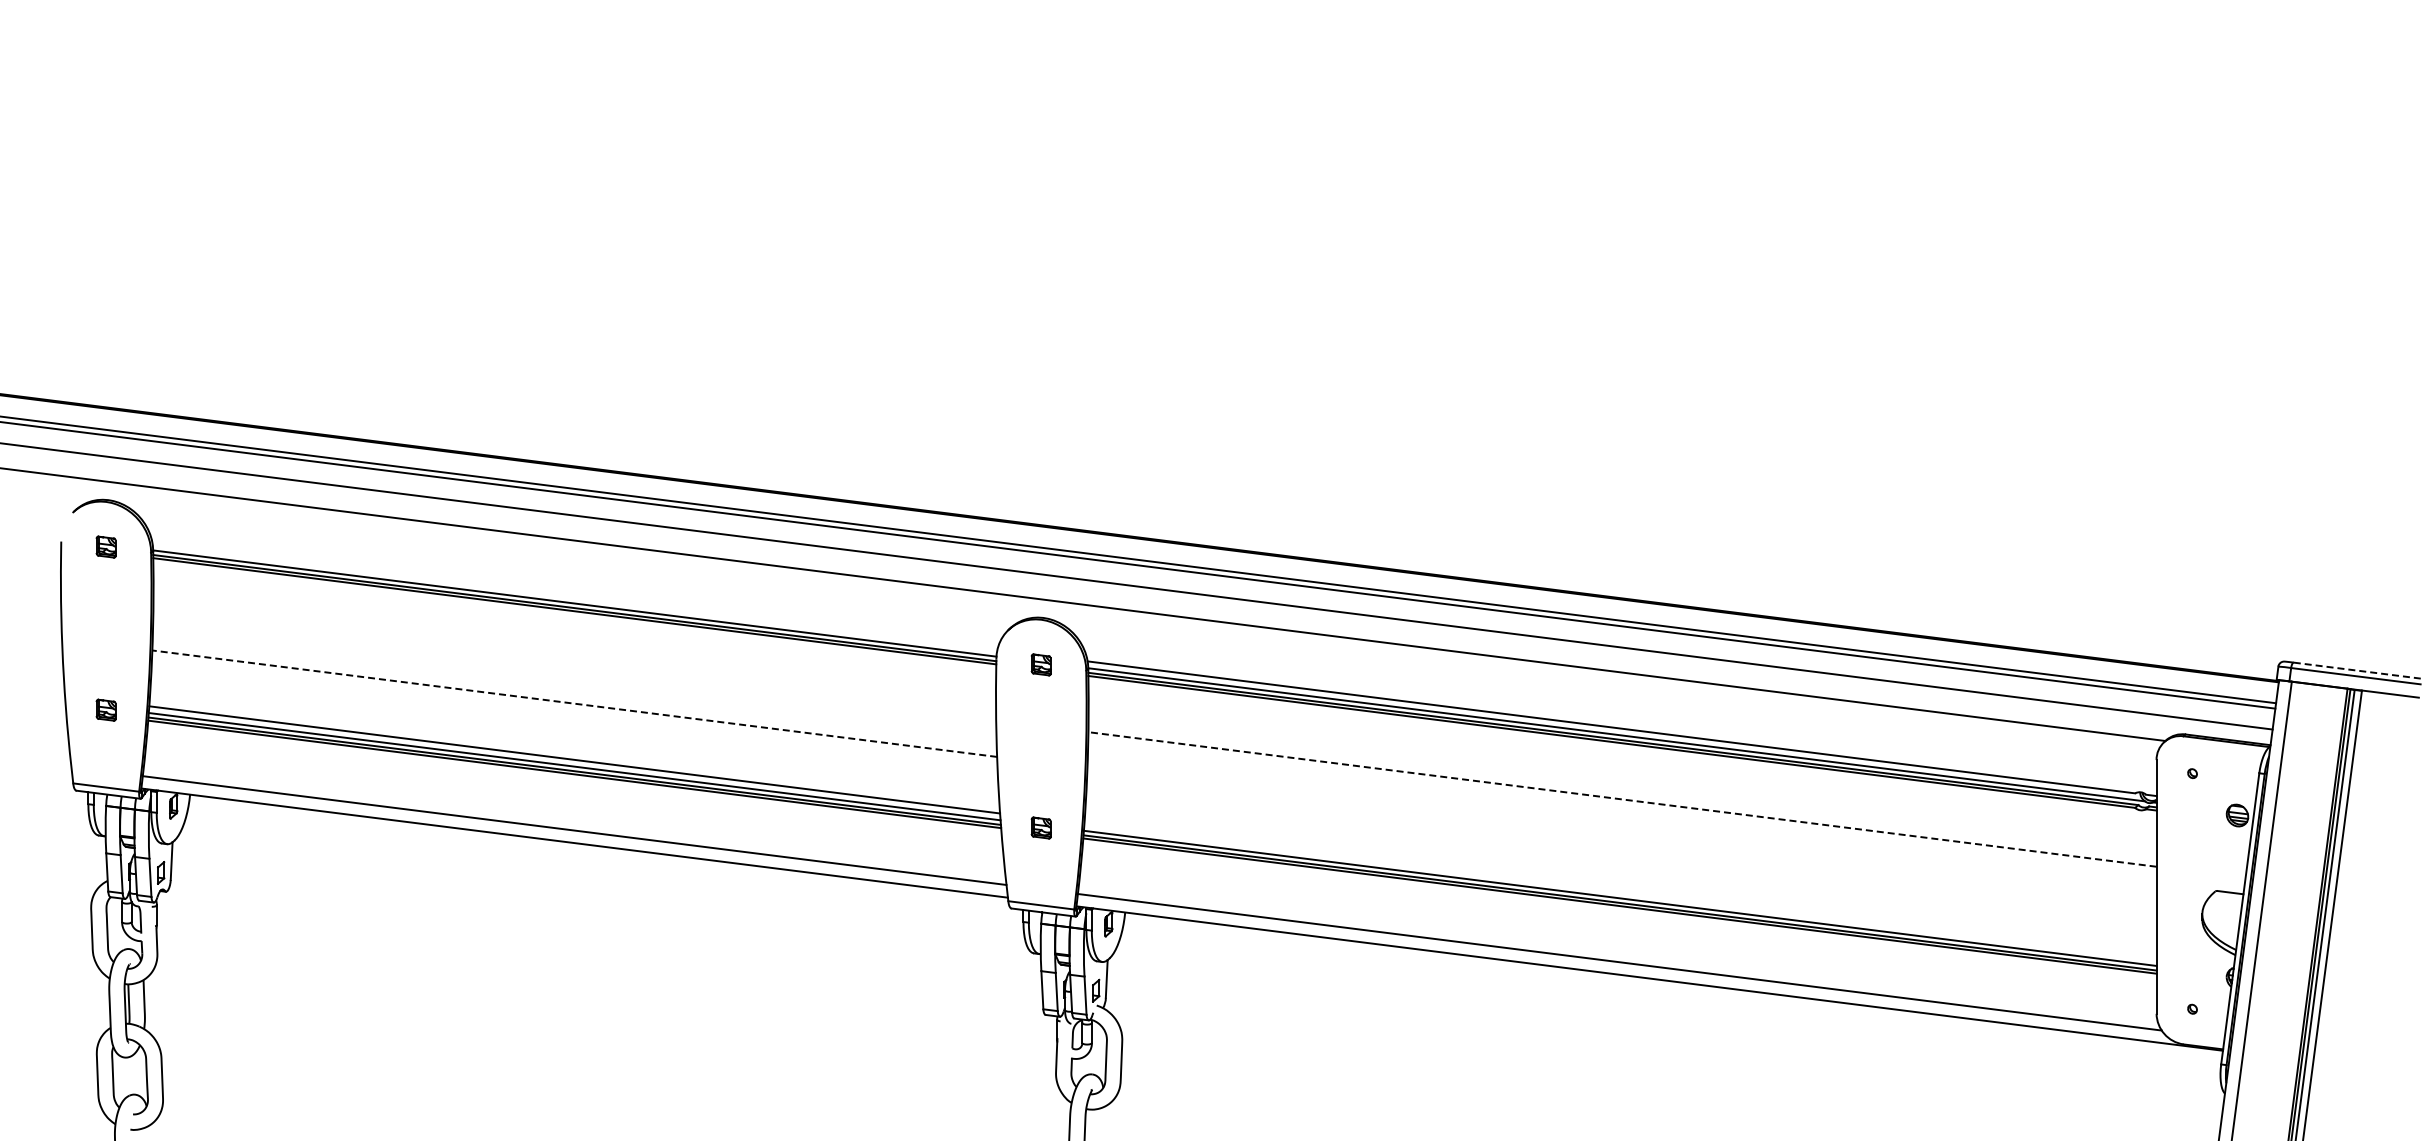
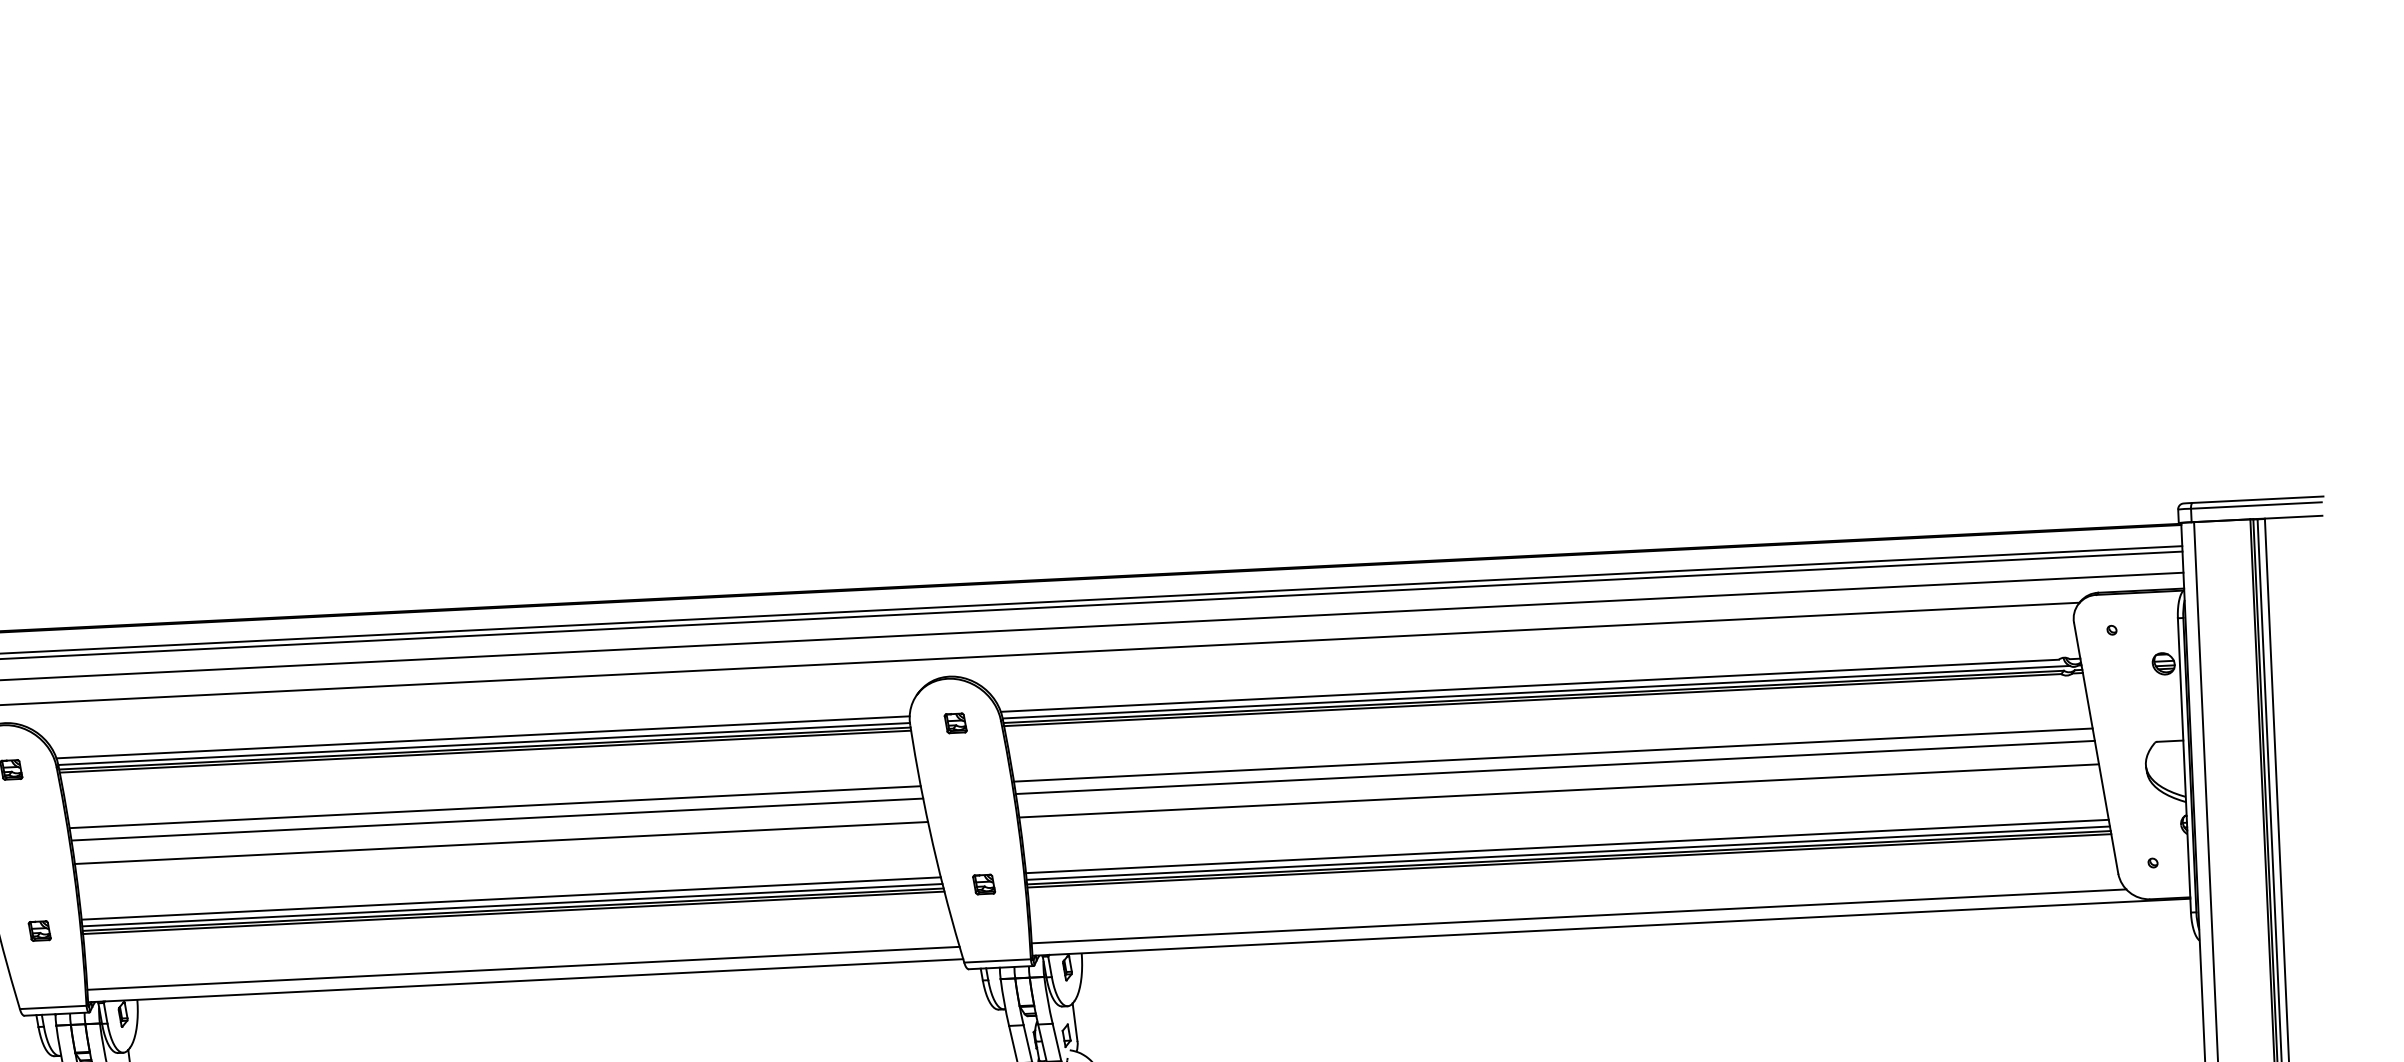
line: (574, 596) -> (482, 737), added
line: (574, 667) -> (494, 807), added
line: (2359, 670) -> (2258, 499), dashed -> solid
line: (574, 679) -> (497, 819), added
line: (574, 703) -> (501, 842), dashed -> solid
line: (1622, 799) -> (1553, 755), dashed -> solid
line: (1622, 811) -> (1555, 766), added
line: (1621, 835) -> (1558, 790), added
line: (1620, 891) -> (1567, 846), added

